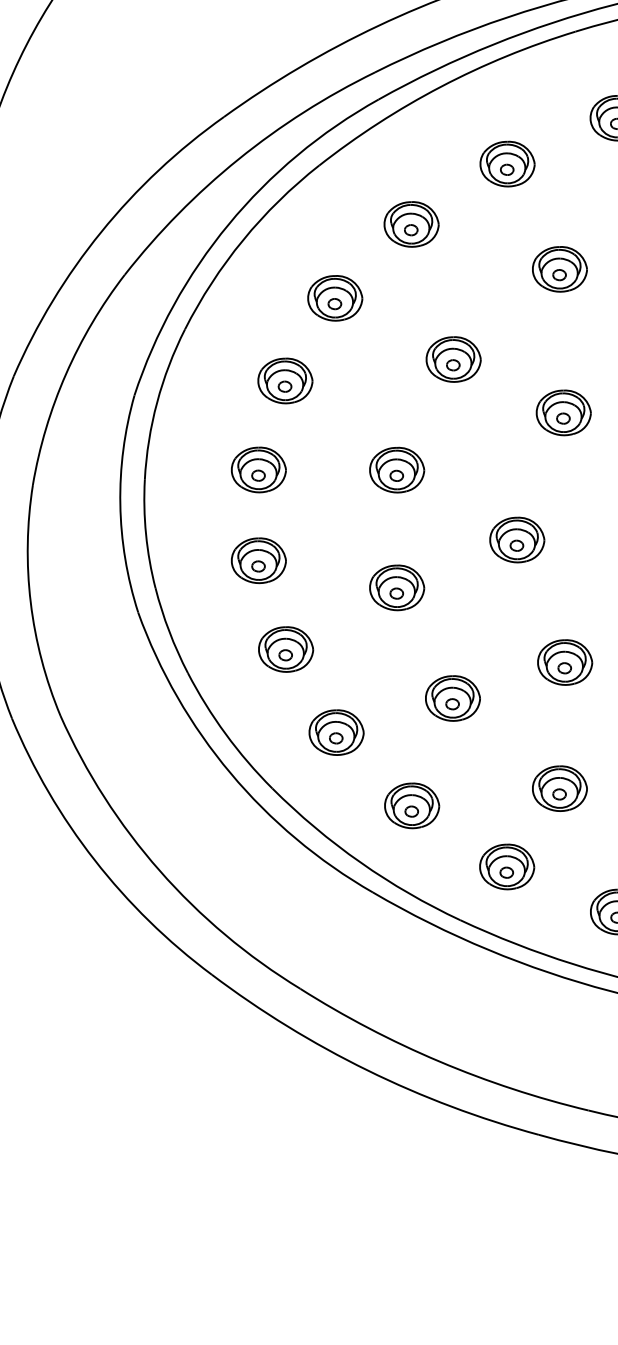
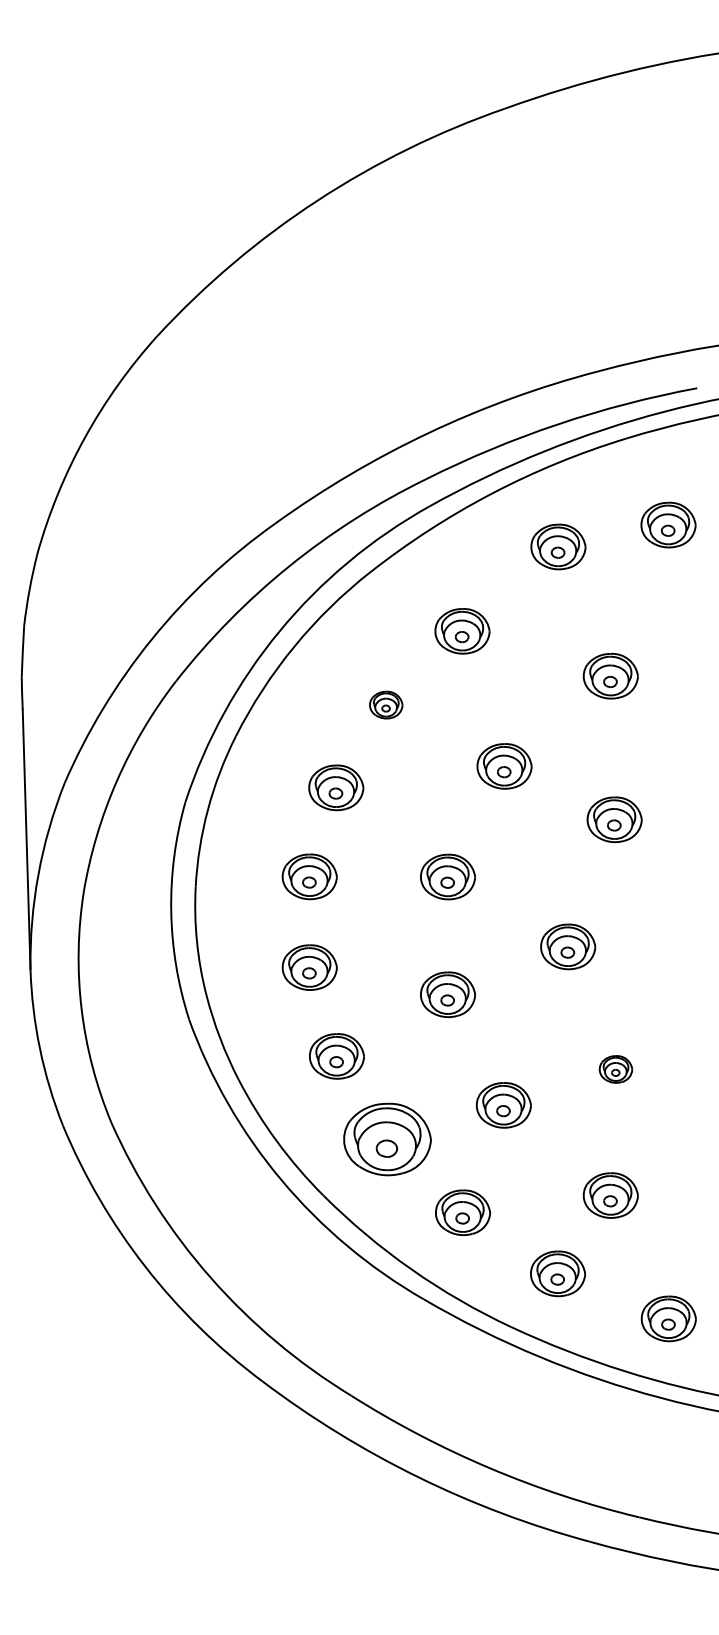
part: (507, 163) -> (558, 546), moved
part: (335, 297) -> (386, 704), size x0.6
part: (564, 662) -> (615, 1069), size x0.6
part: (336, 732) -> (387, 1139), size x1.6

